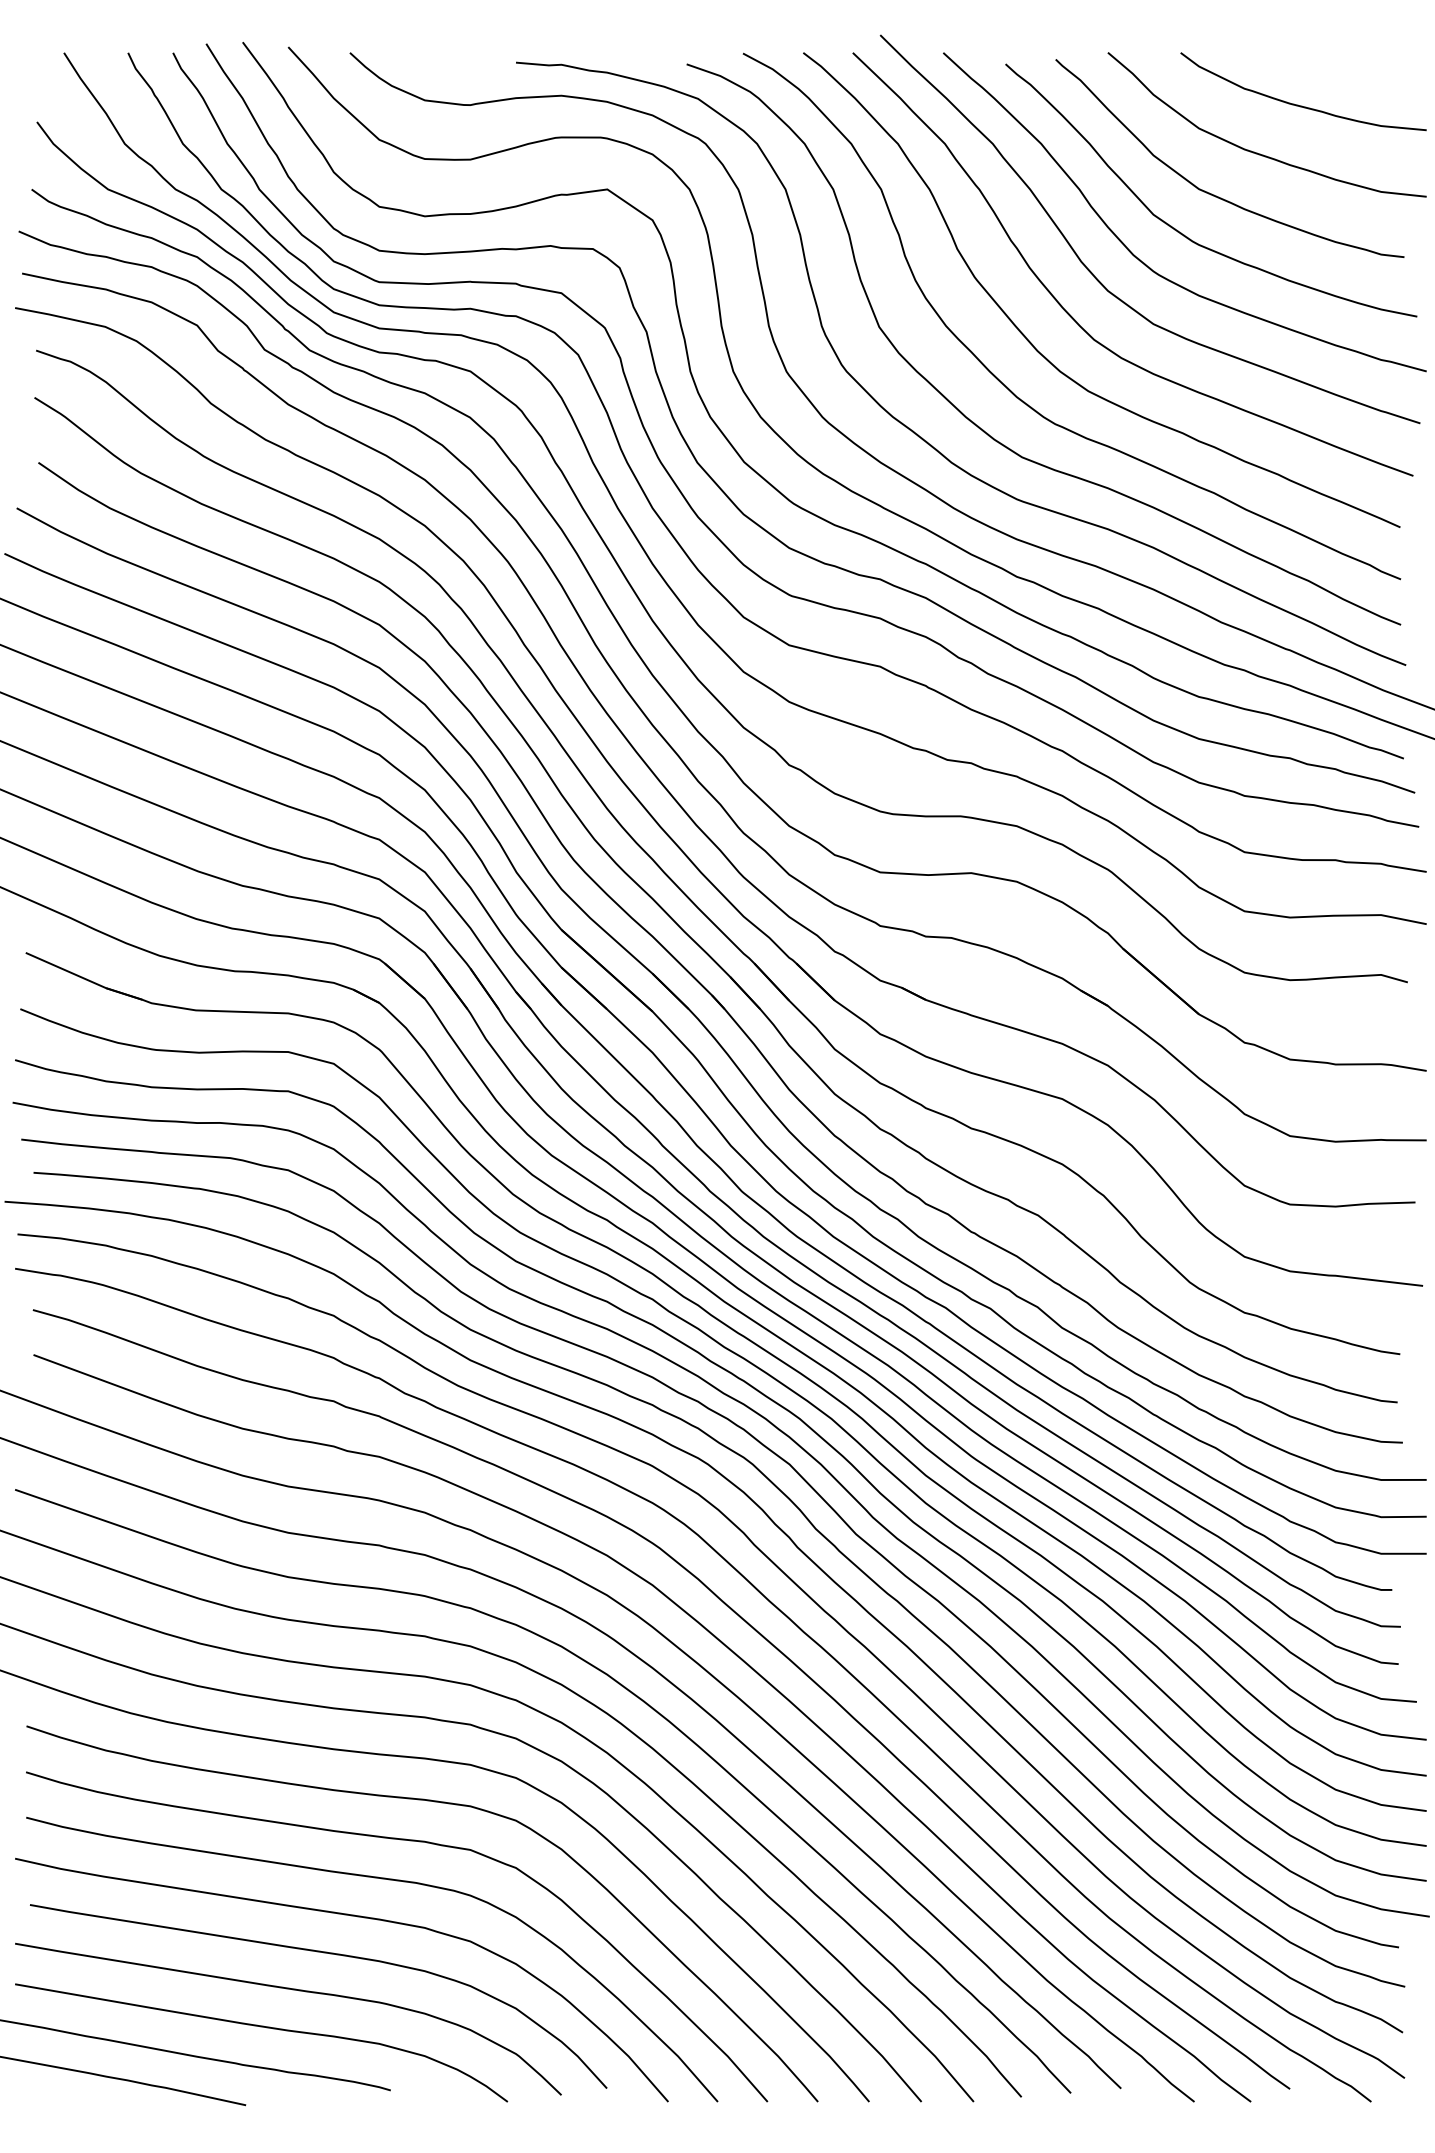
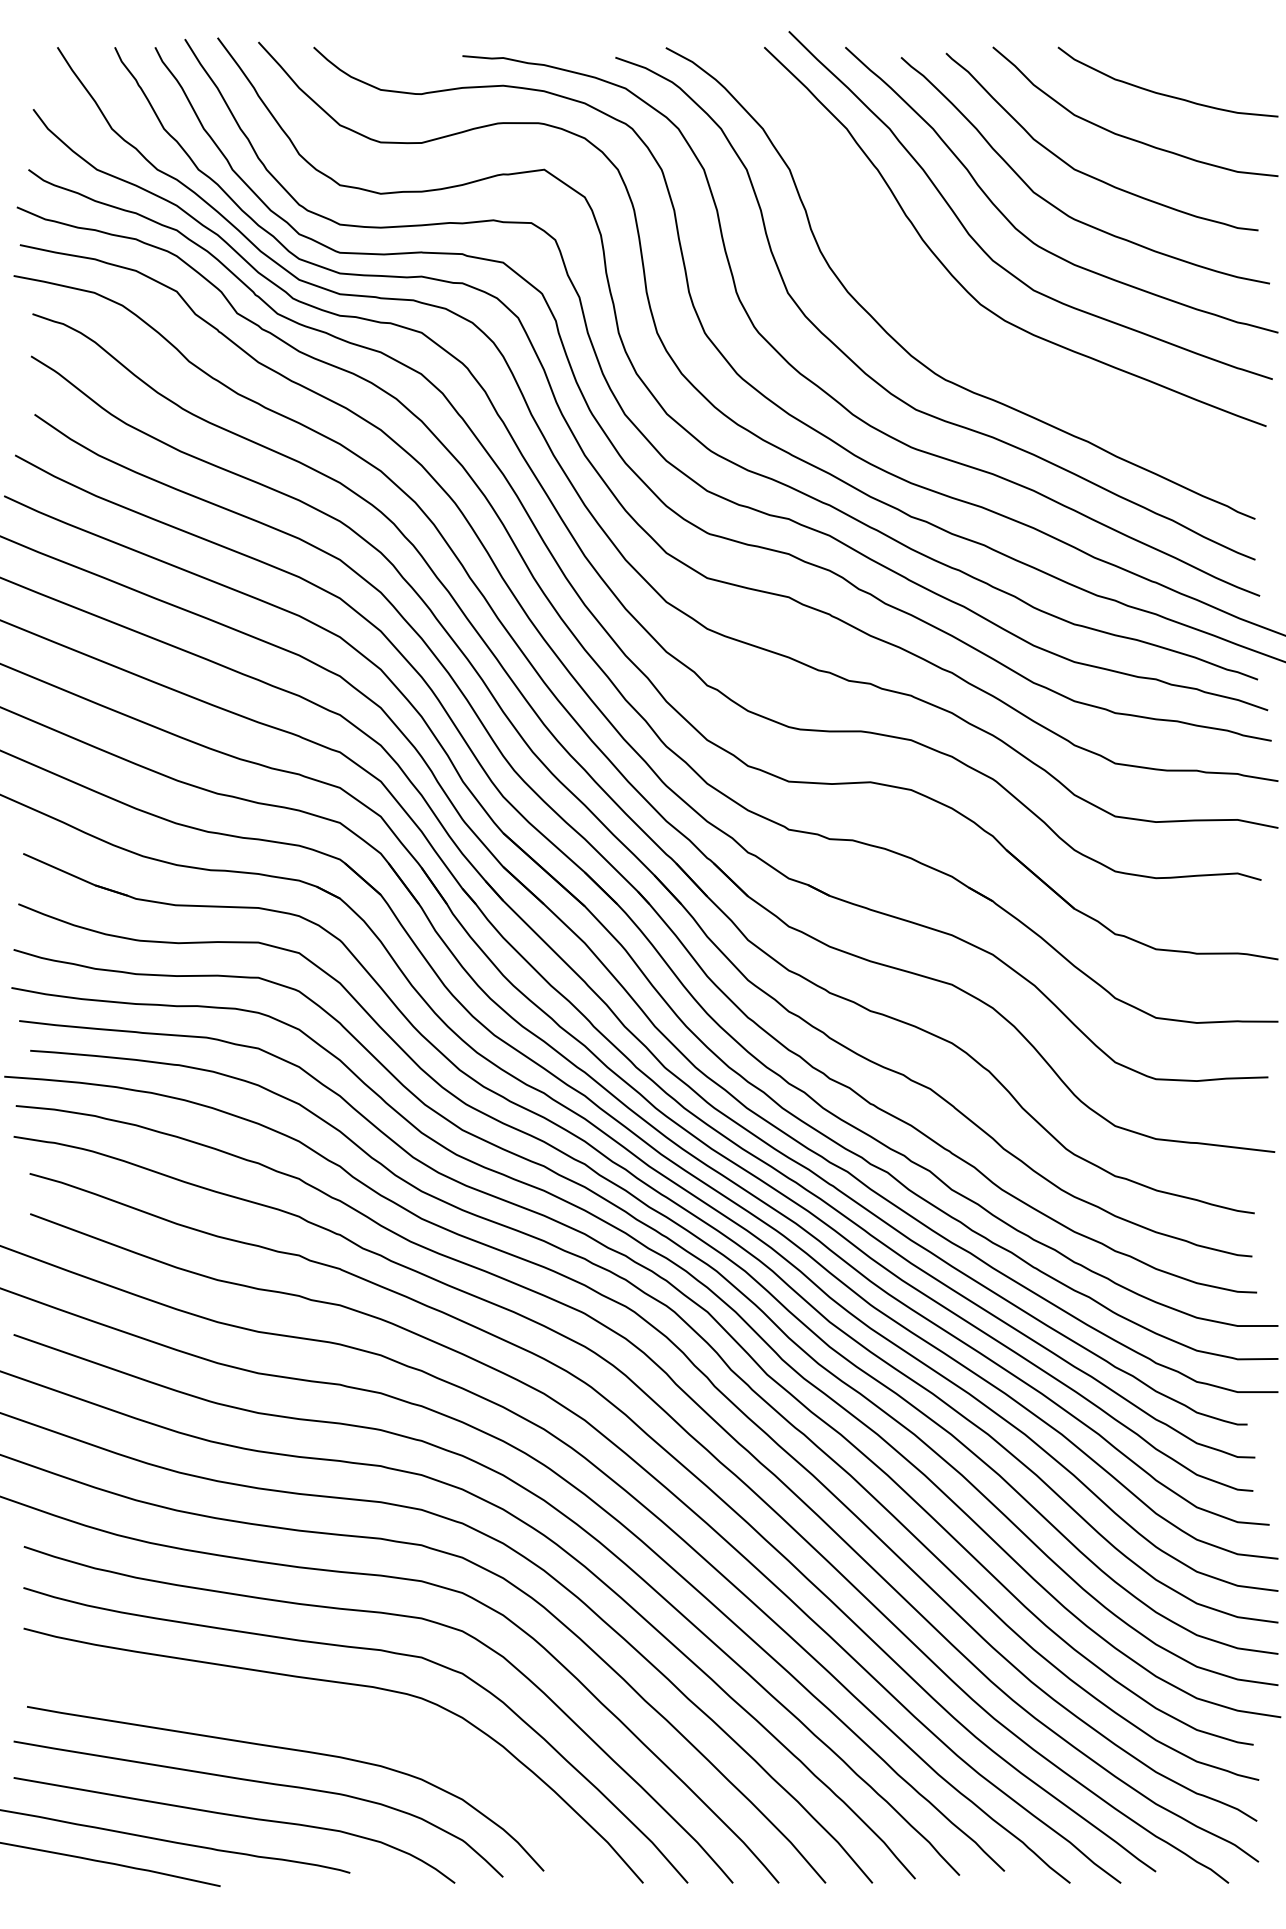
curve: (1045, 356) -> (936, 319), removed
curve: (350, 1916) -> (314, 1717), removed

